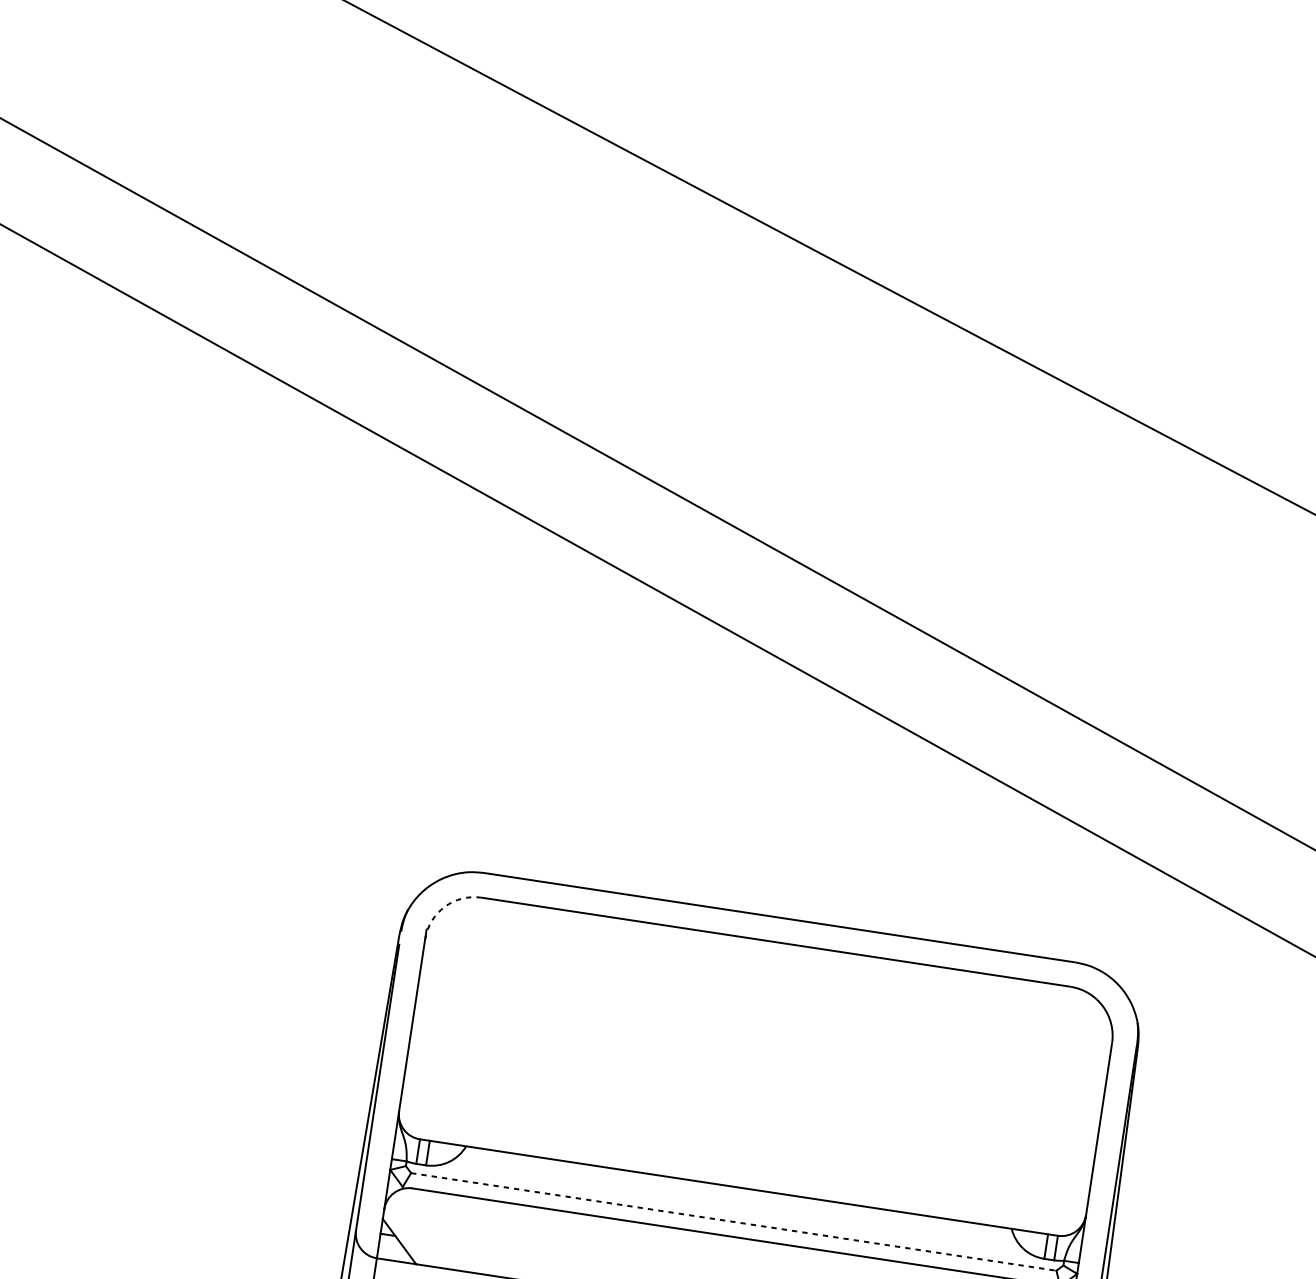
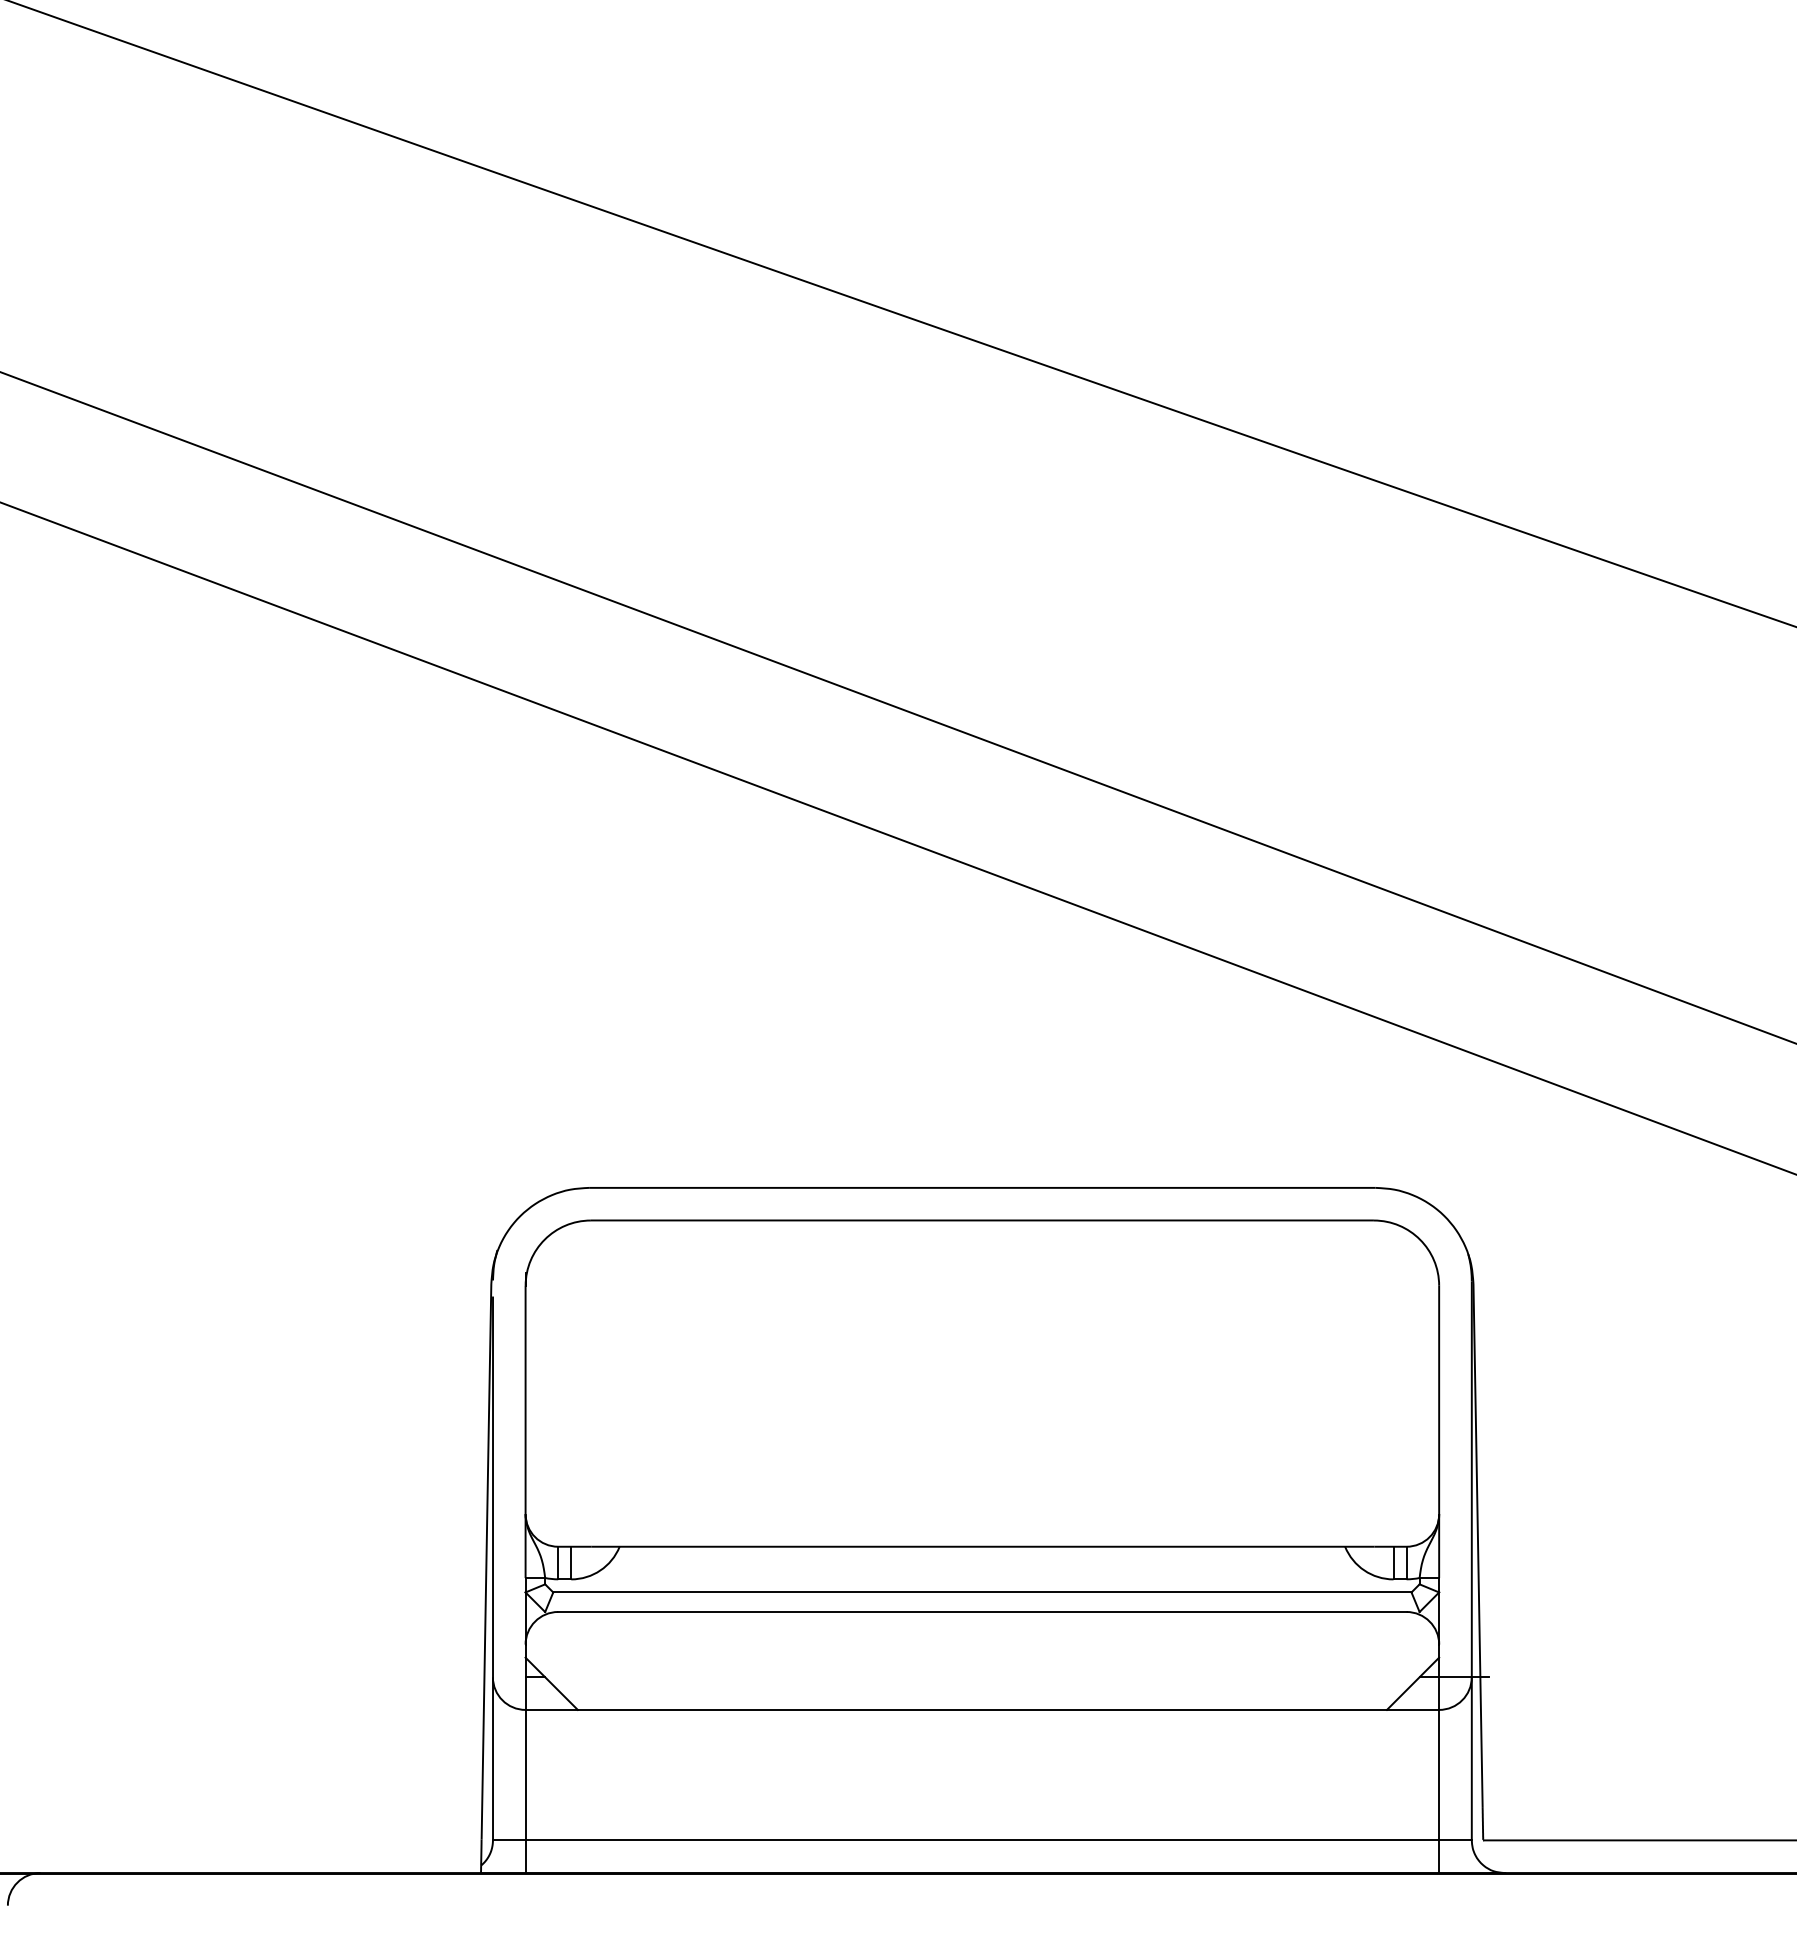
arc: (444, 906) -> (544, 1239), dashed -> solid
line: (733, 1221) -> (982, 1592), dashed -> solid

